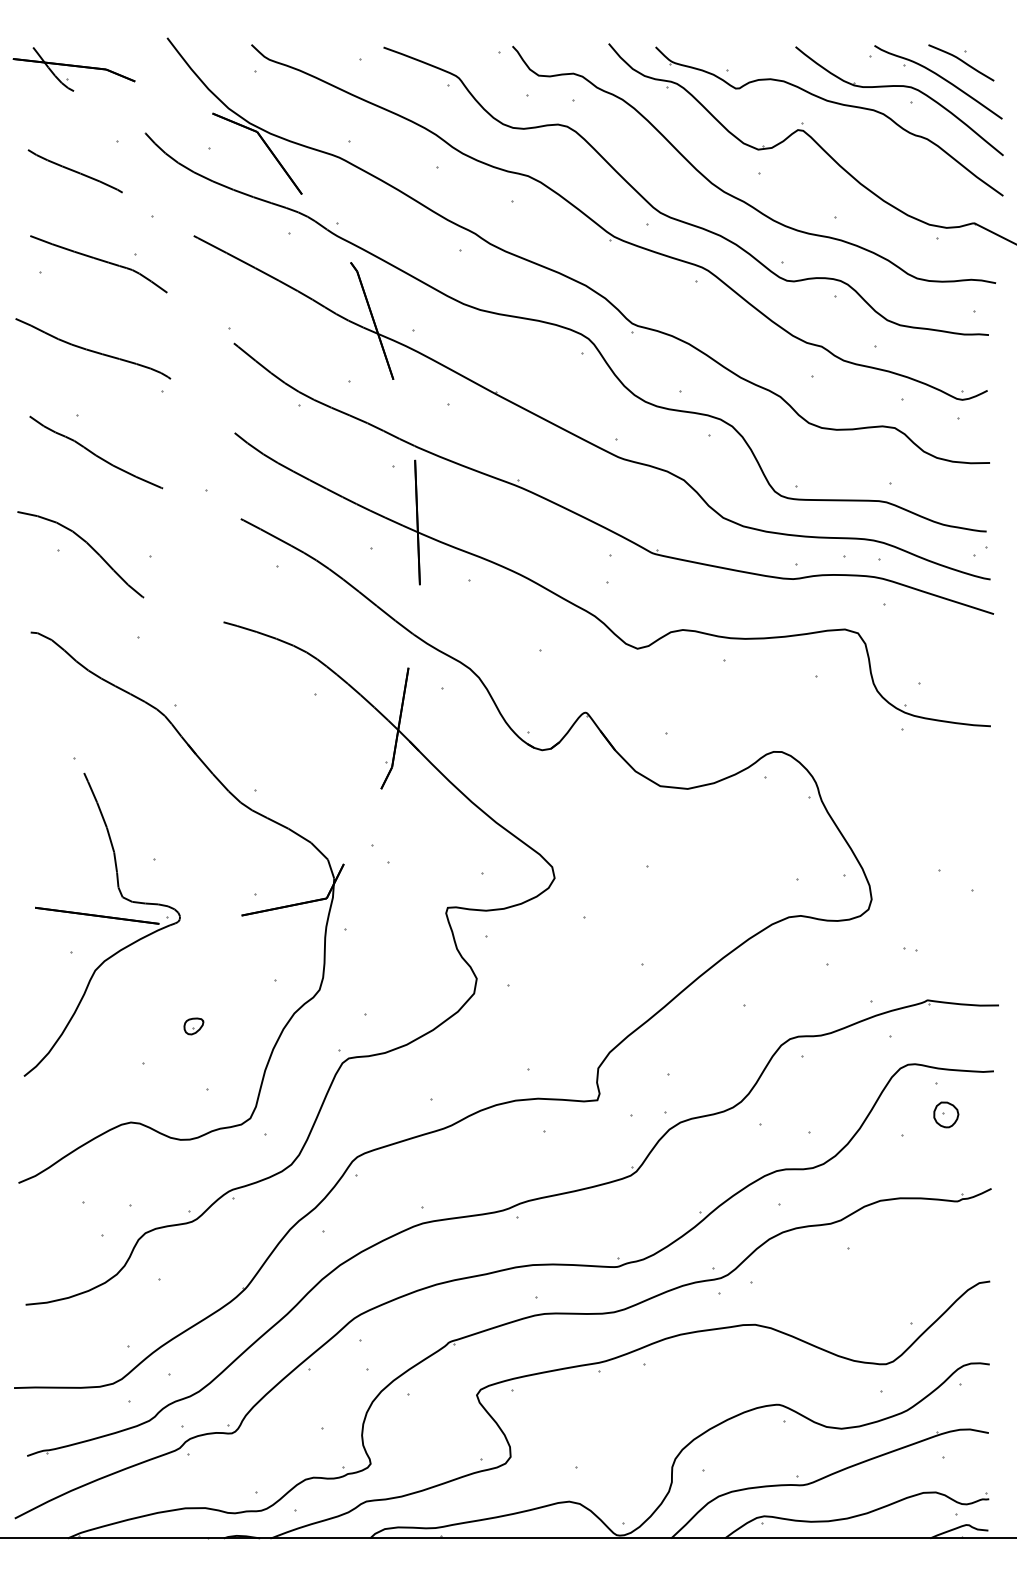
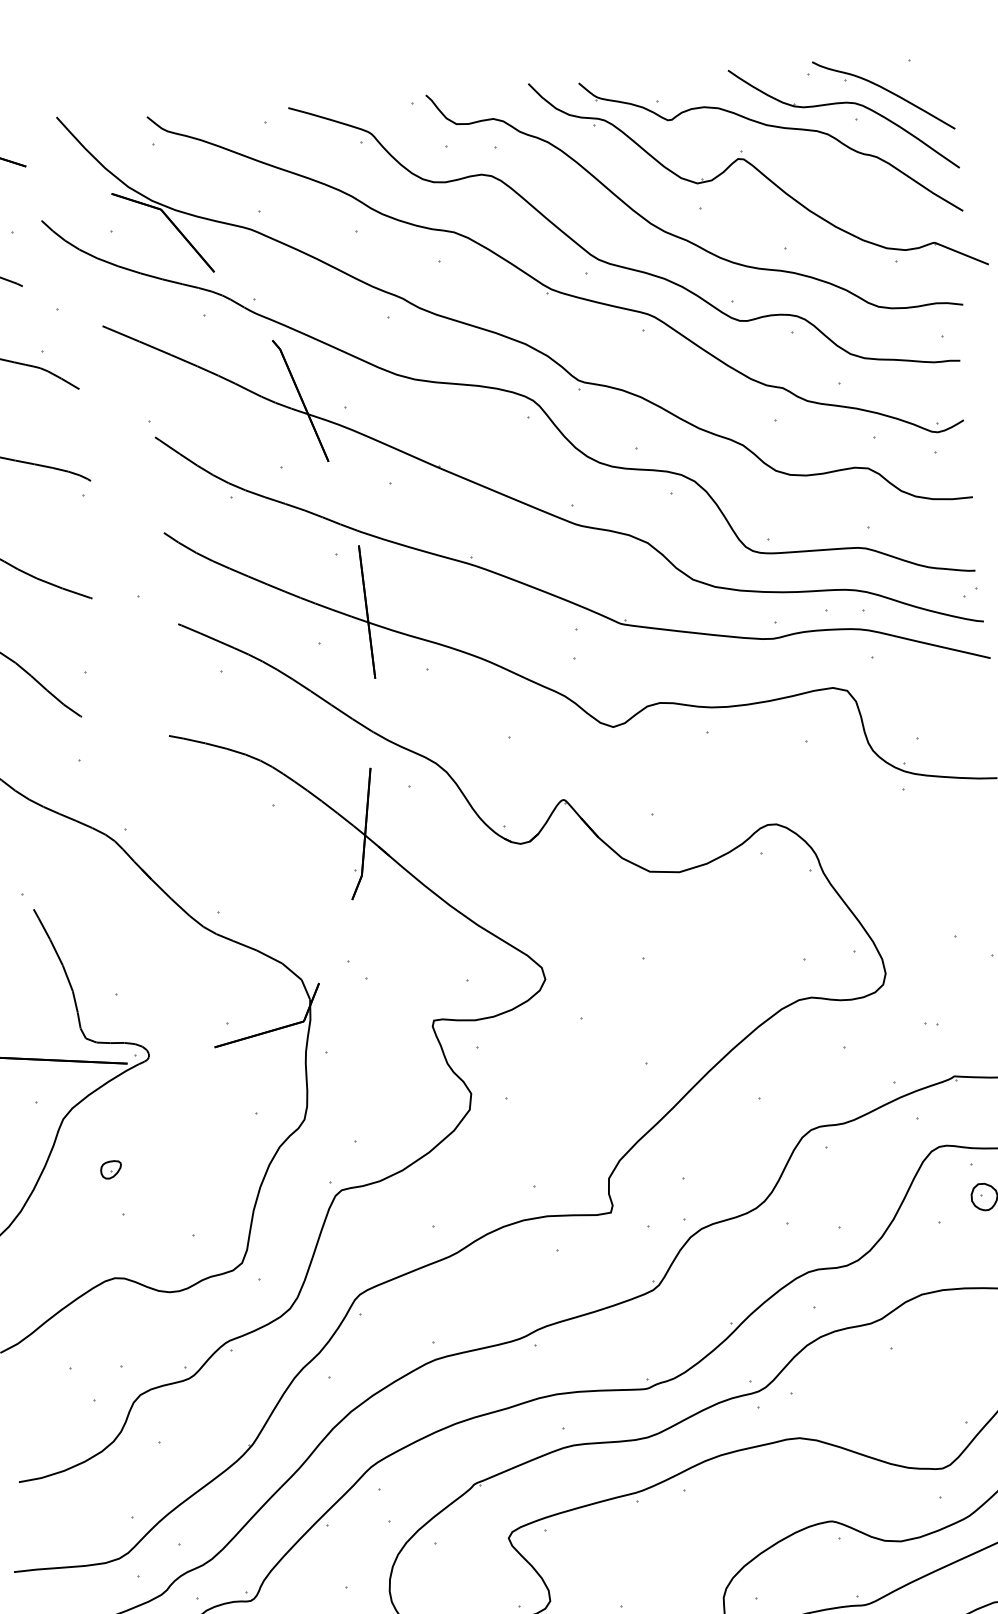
curve: (961, 61) -> (906, 71), removed
part: (193, 1026) -> (110, 1169), moved

